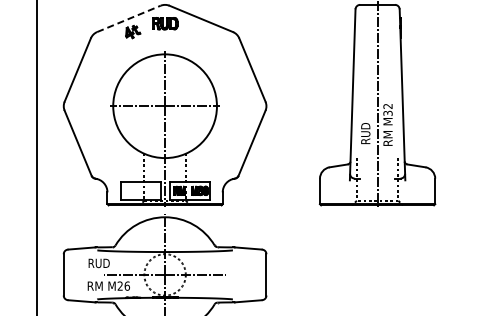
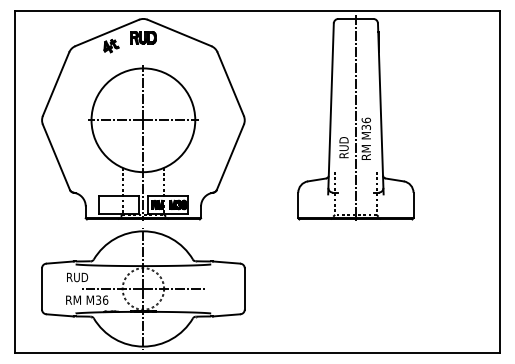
line: (129, 18) -> (107, 32), dashed -> solid
text: (387, 106) -> (365, 120), M32 -> M36
text: (120, 286) -> (98, 300), M26 -> M36

